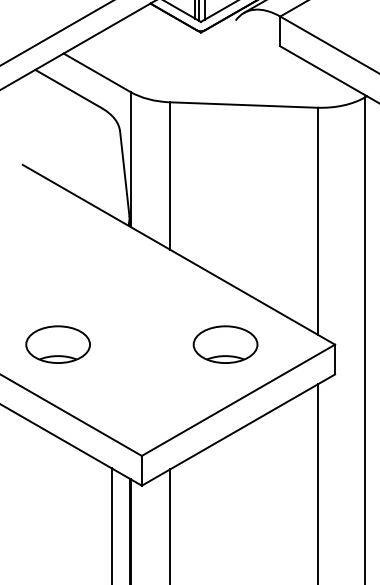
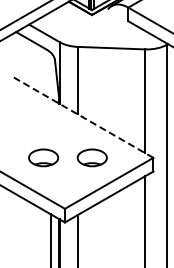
line: (177, 254) -> (81, 116), solid -> dashed
part: (57, 343) -> (43, 157), moved
part: (223, 343) -> (91, 157), moved

